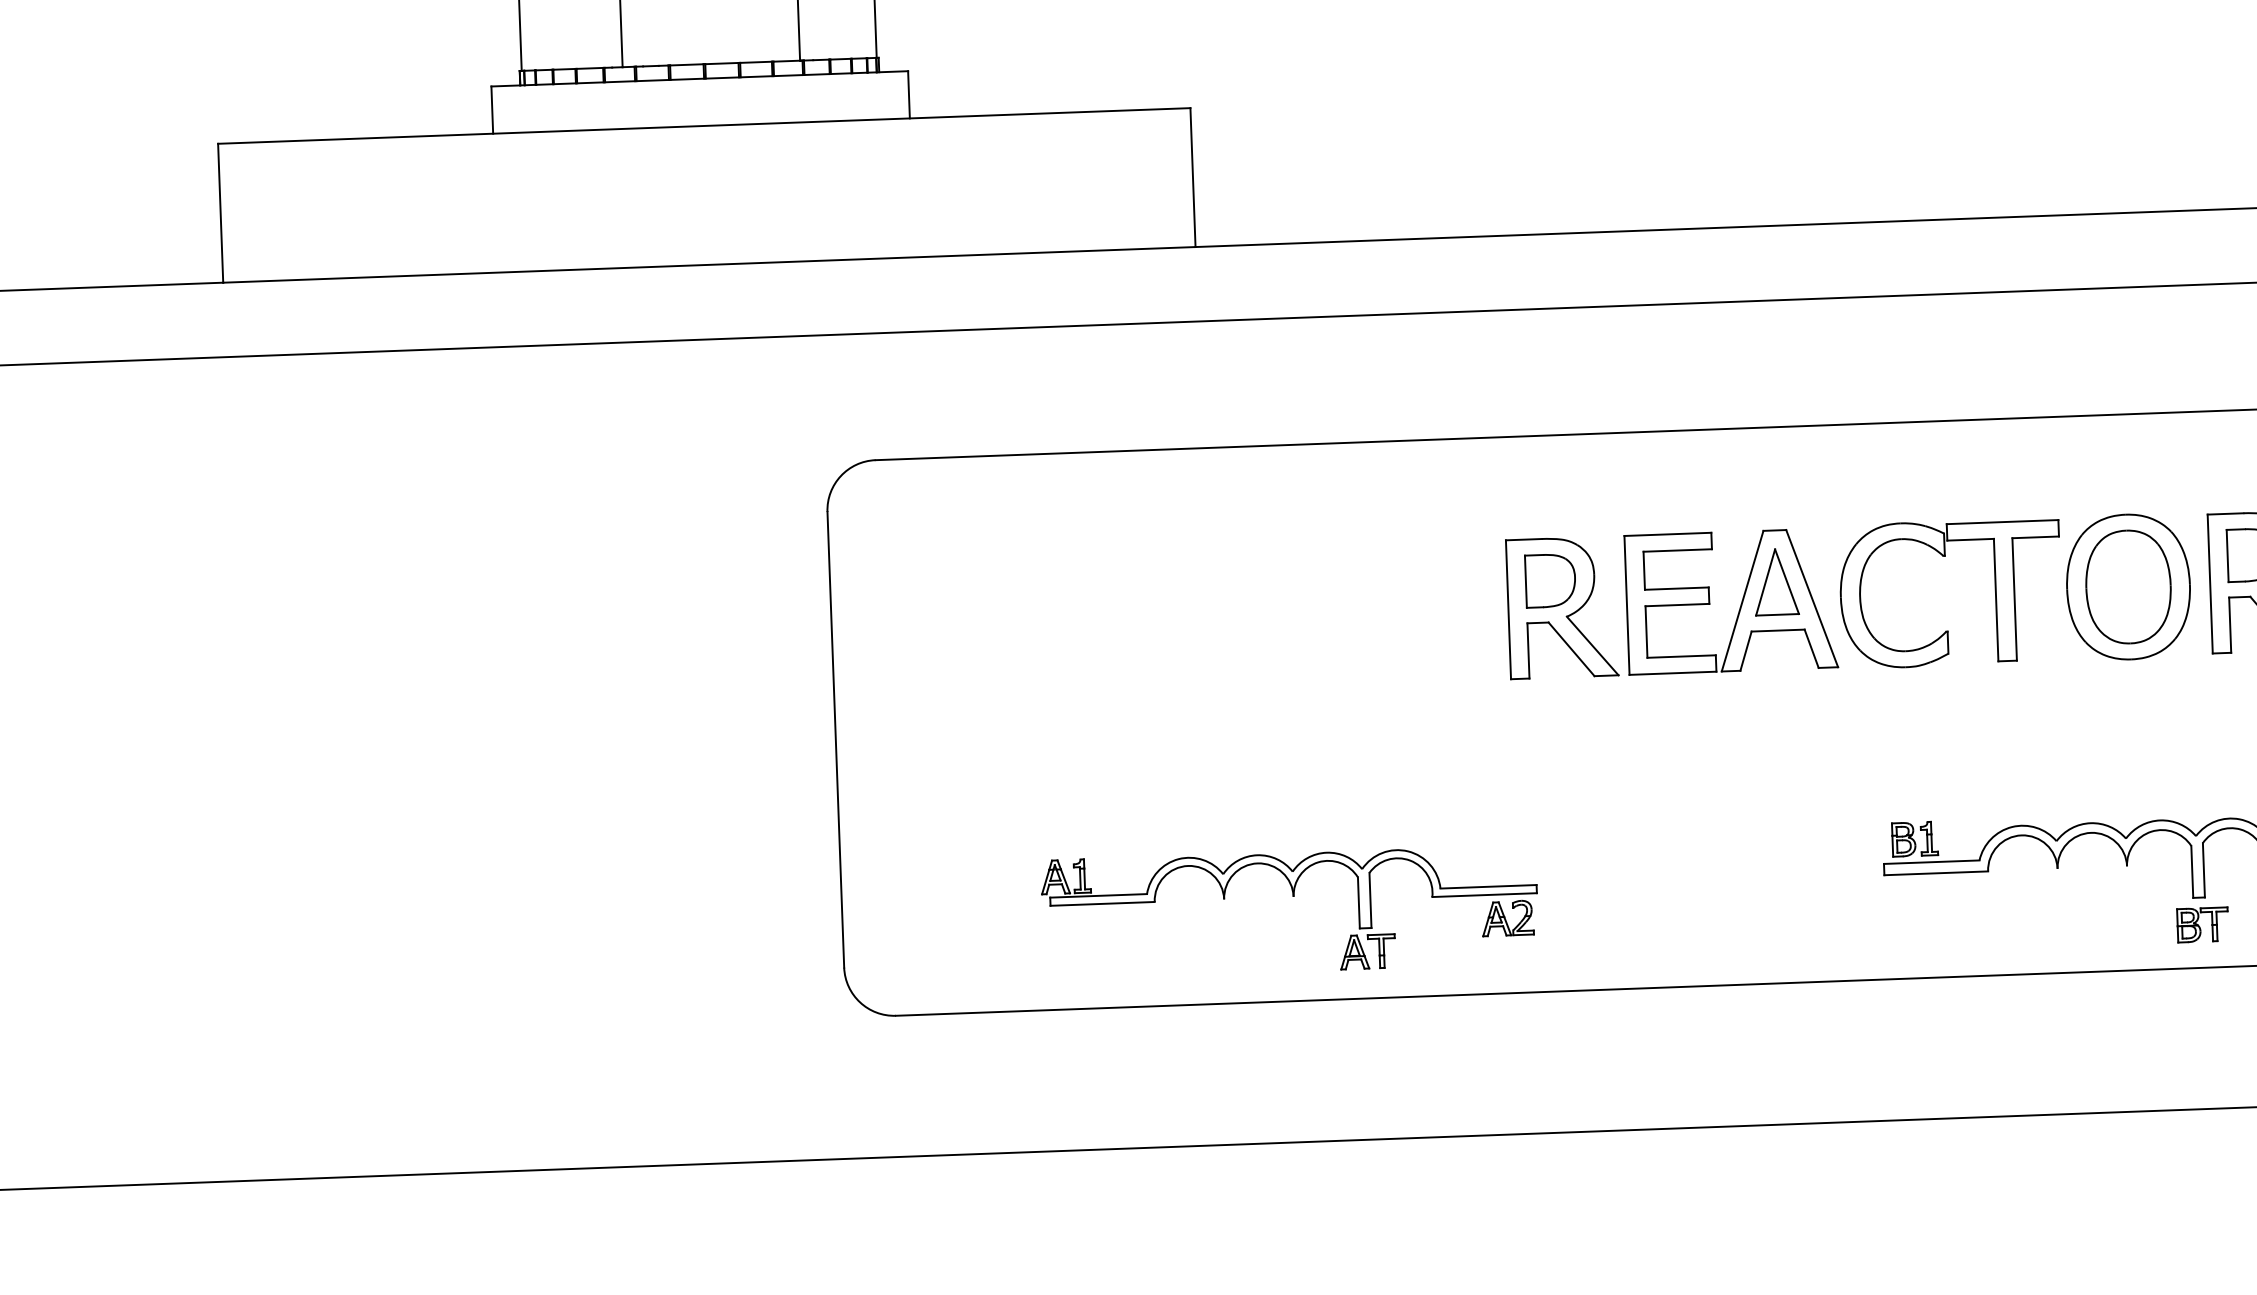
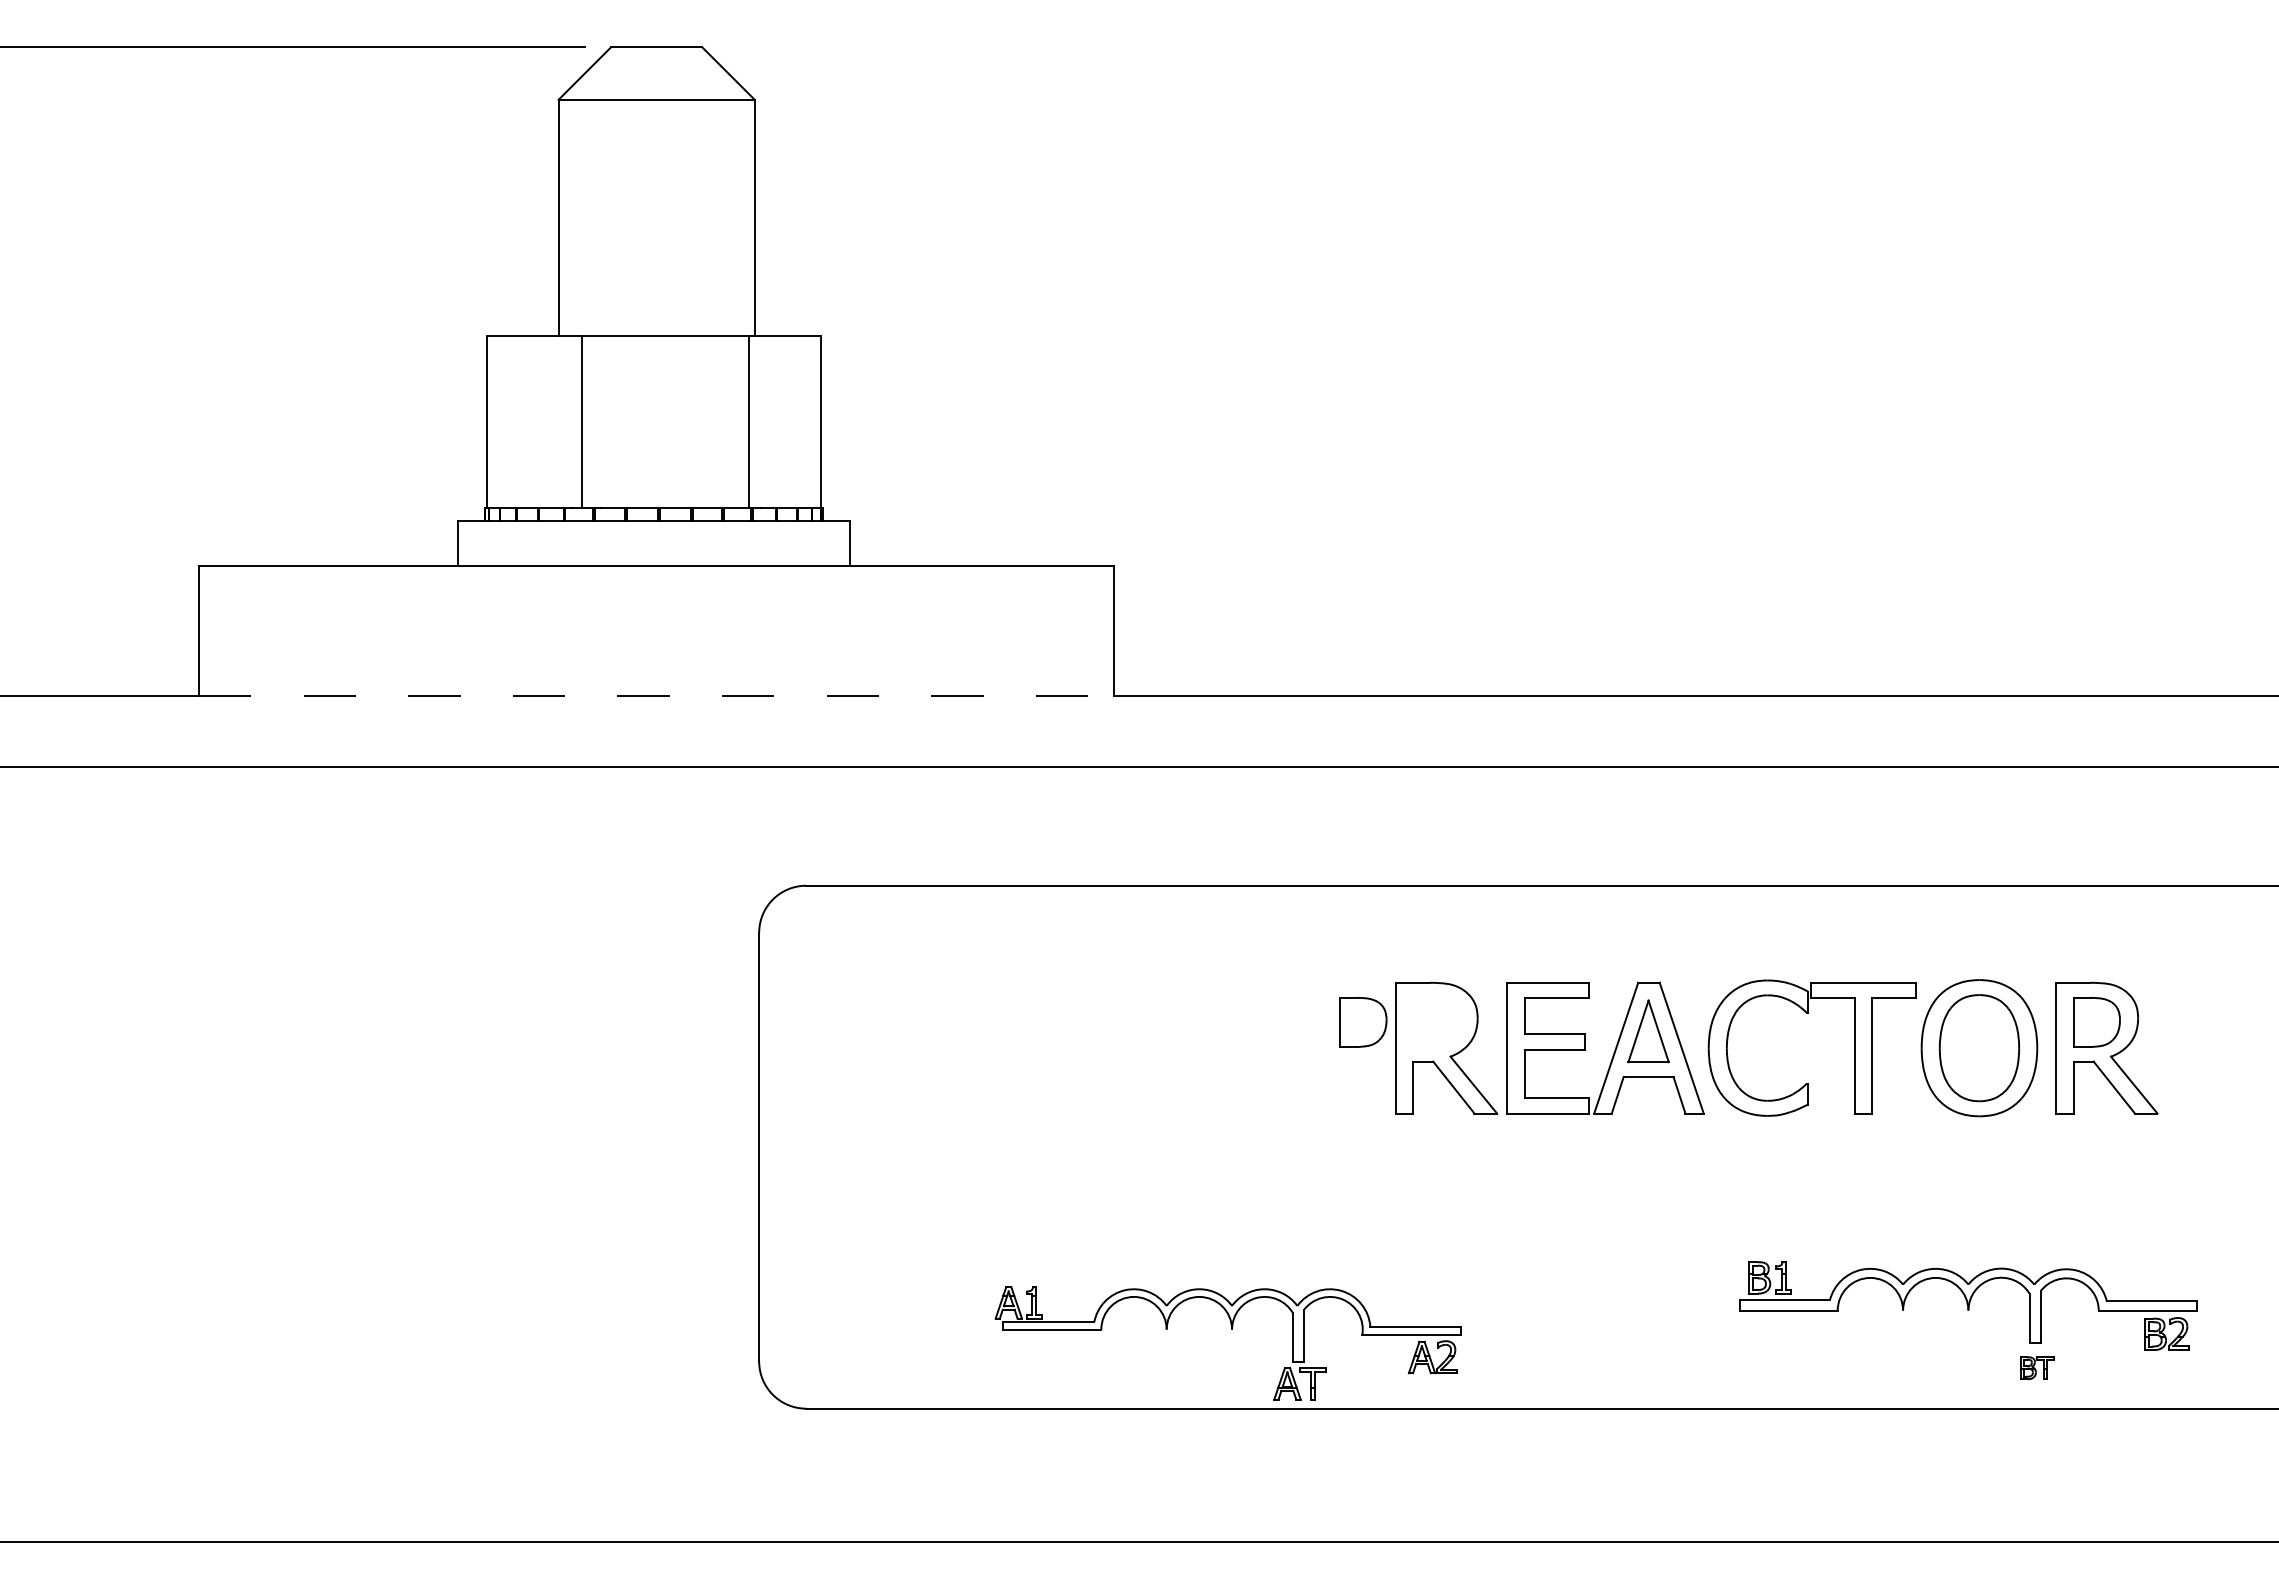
line: (709, 264) -> (656, 696), solid -> dashed
part: (1550, 580) -> (1363, 1022), moved
part: (1293, 896) -> (1231, 1329), moved
part: (2202, 924) -> (2037, 1367), size x0.7

